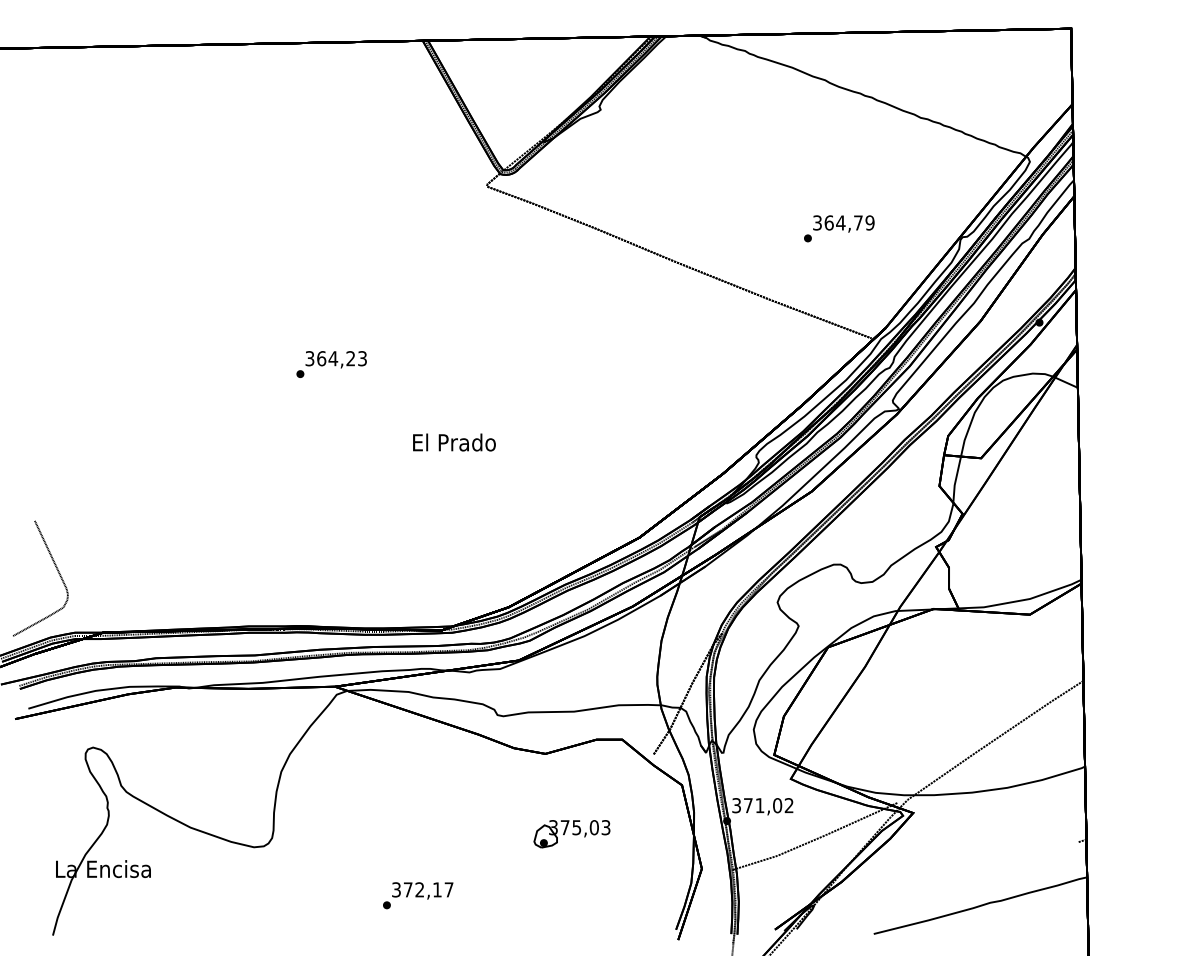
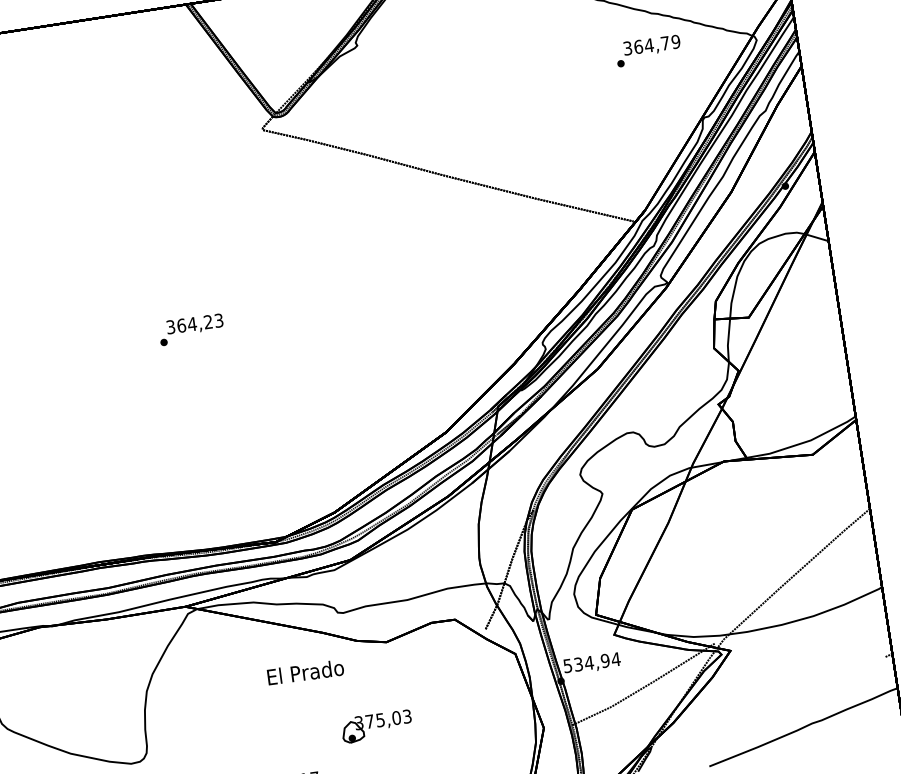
text: (839, 228) -> (648, 50), moved
text: (331, 364) -> (191, 329), moved
text: (454, 442) -> (305, 672), moved
text: (763, 805) -> (592, 662), 371,02 -> 534,94
part: (571, 834) -> (376, 727), moved

